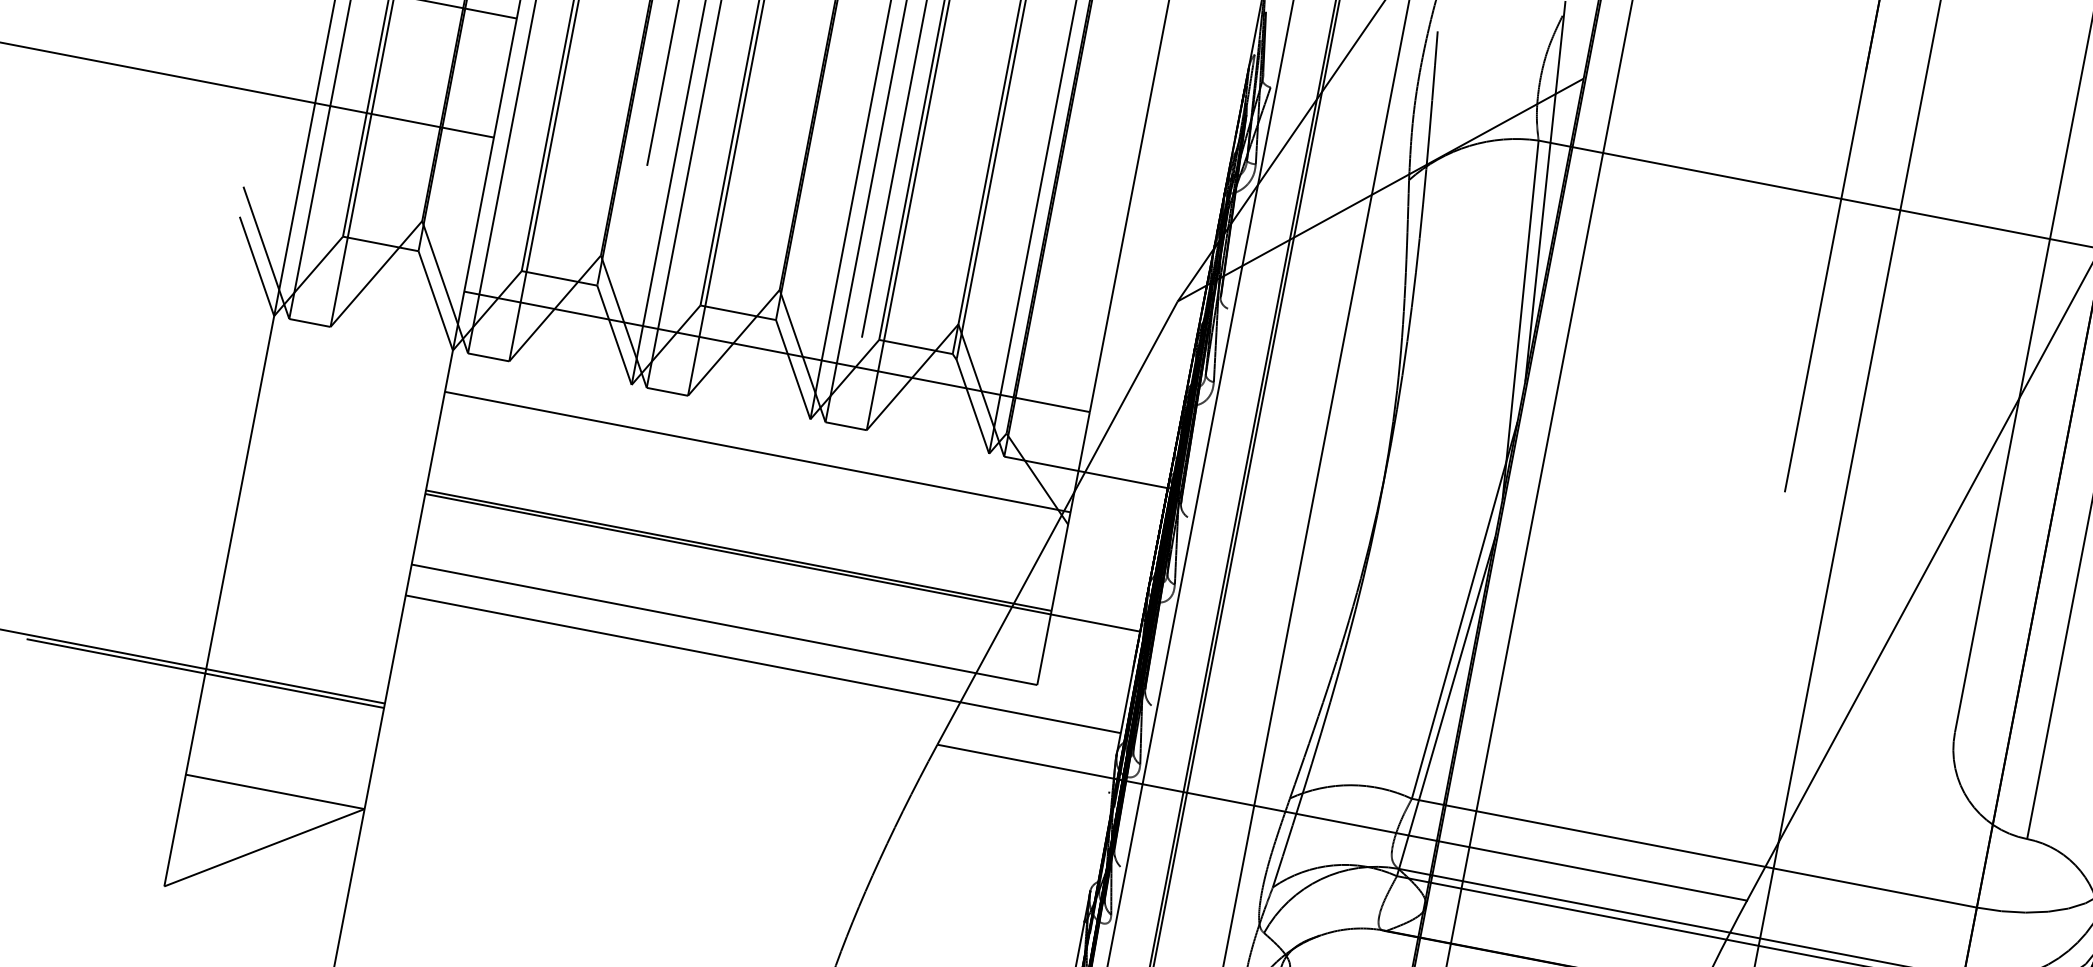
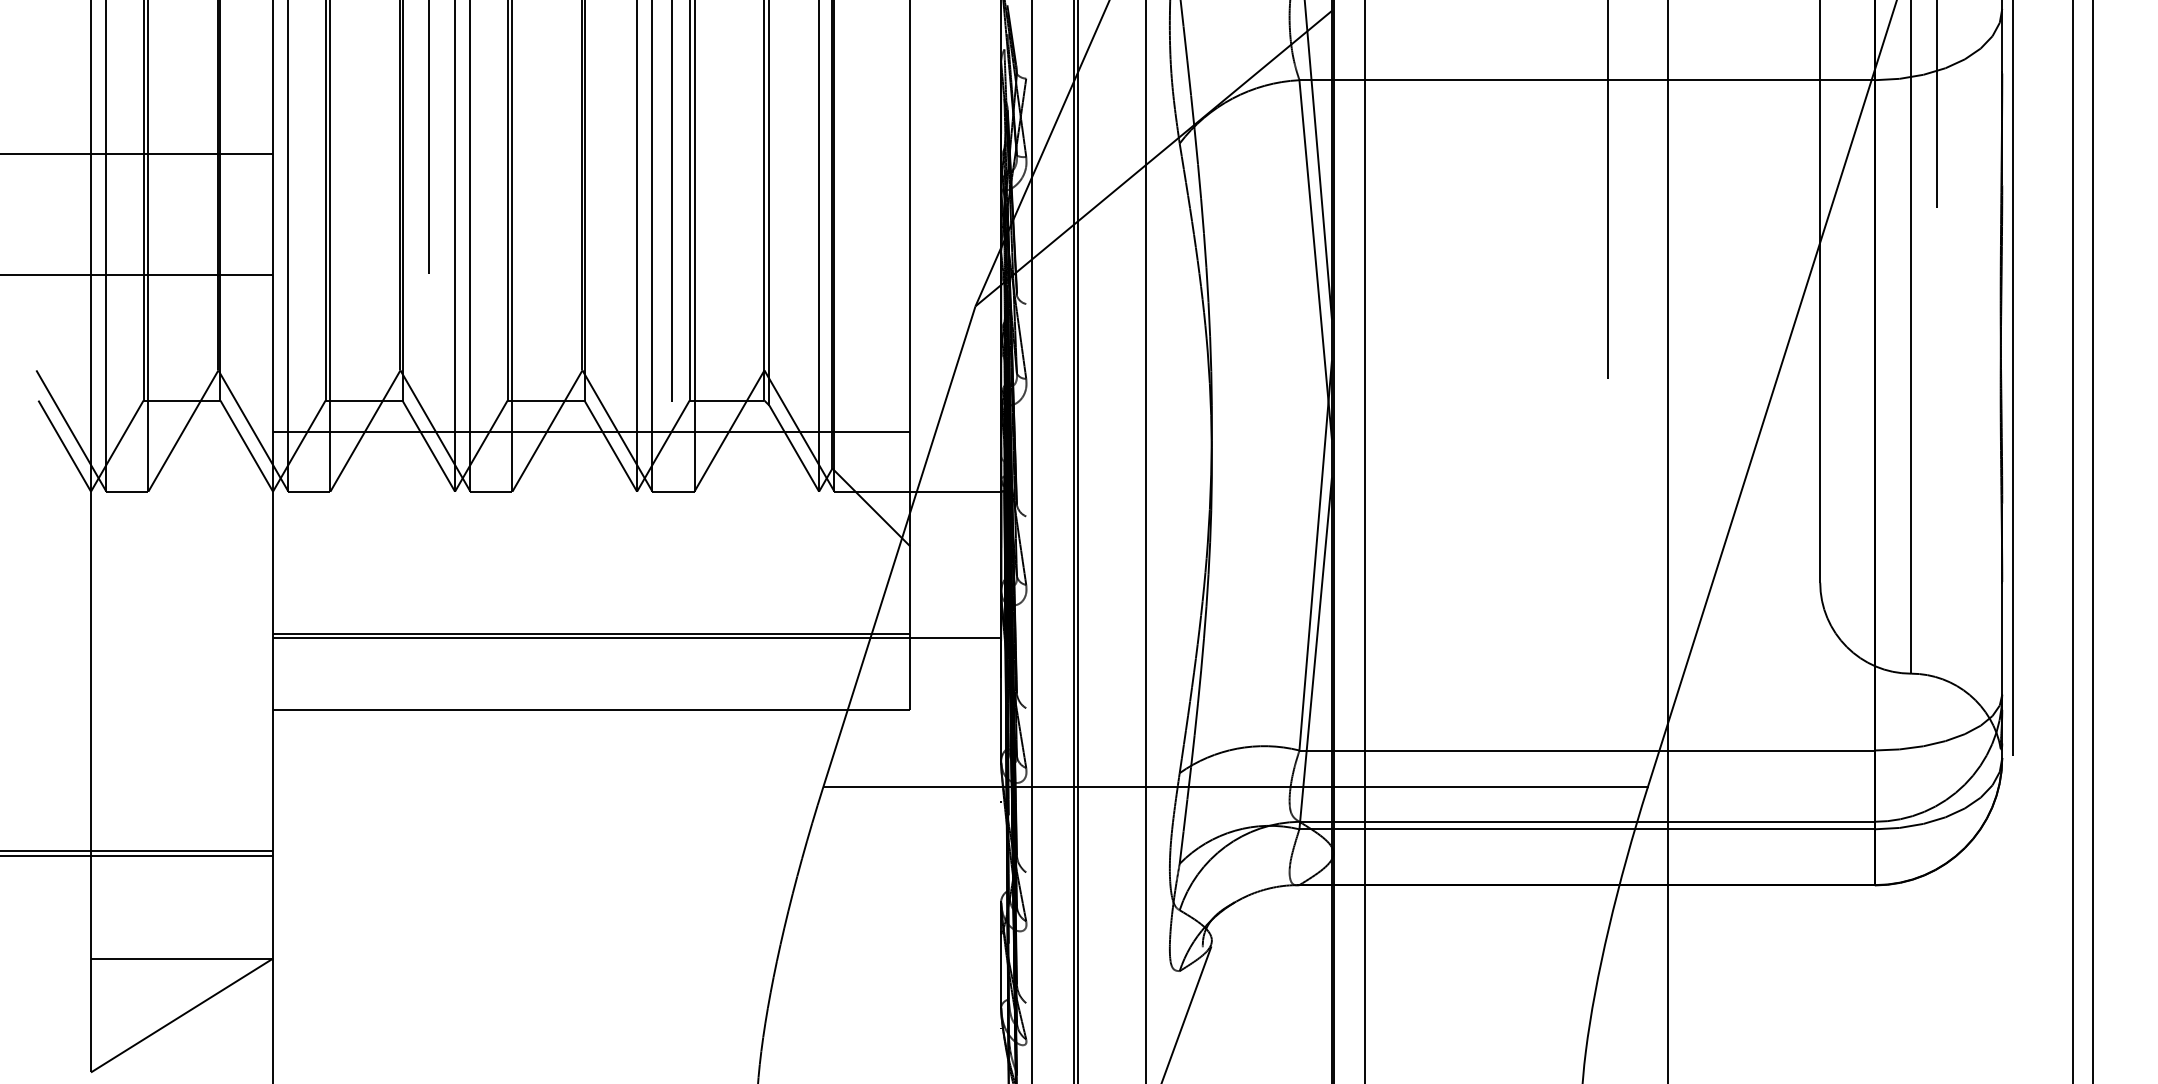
line: (757, 451) -> (591, 533), removed
line: (763, 664) -> (637, 741), removed

